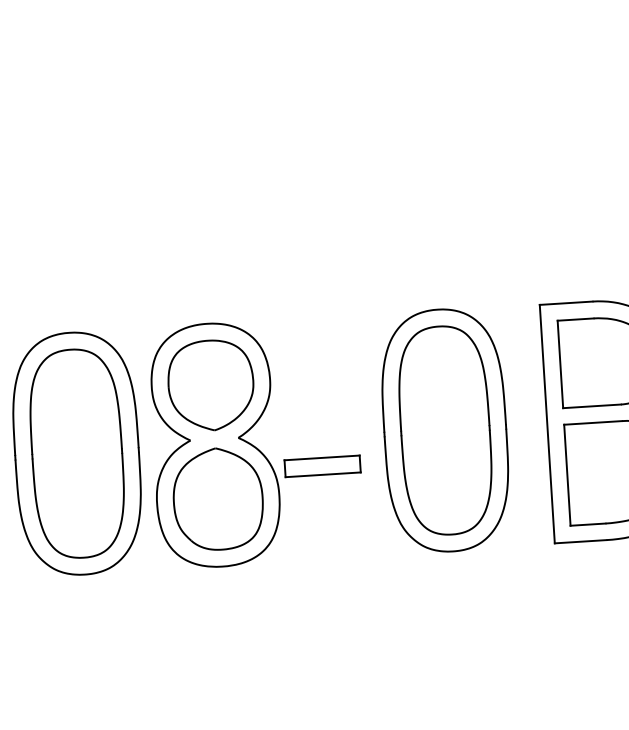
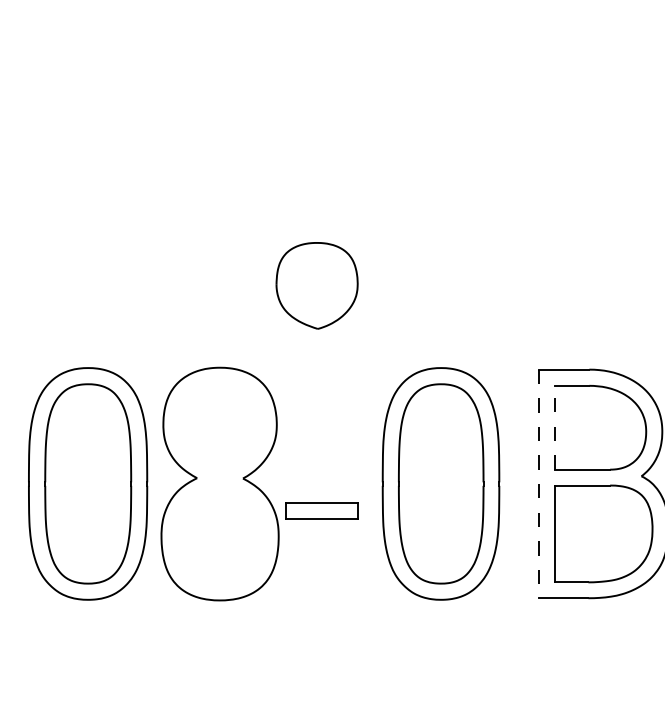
line: (559, 364) -> (554, 427), solid -> dashed
part: (210, 385) -> (316, 285), moved
line: (547, 424) -> (538, 484), solid -> dashed
part: (217, 498) -> (219, 535), removed

